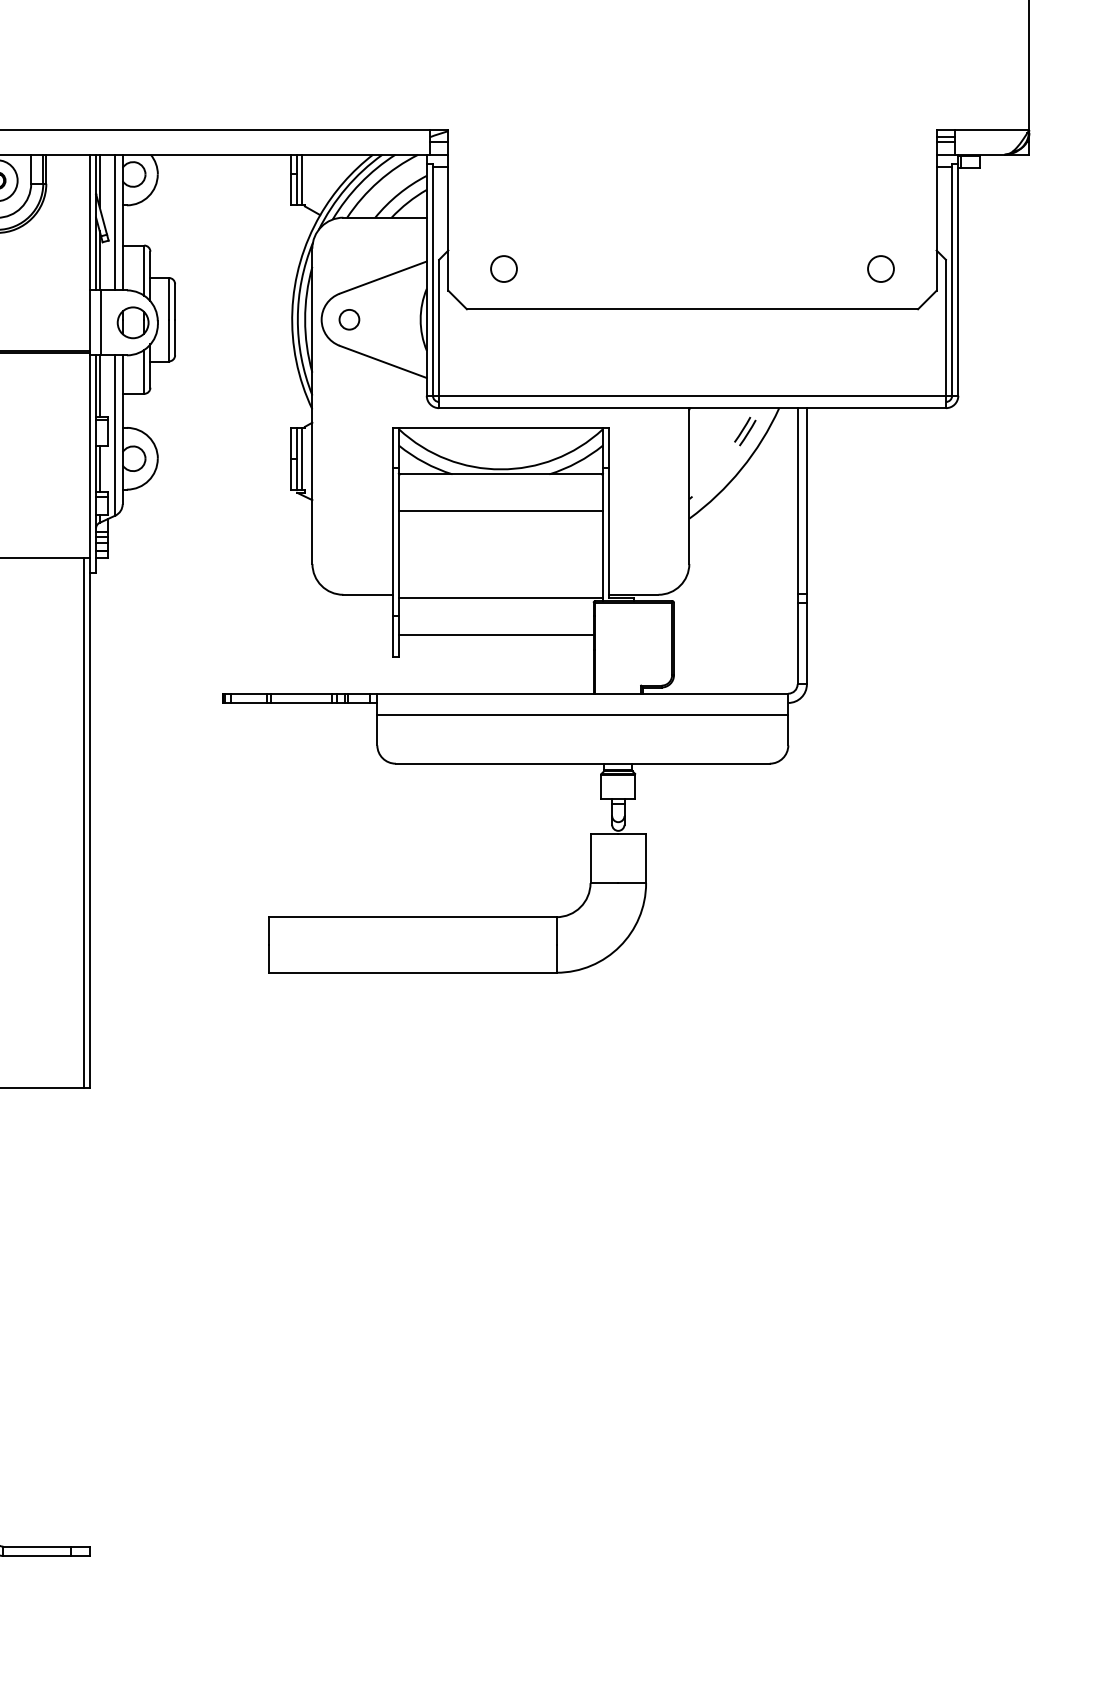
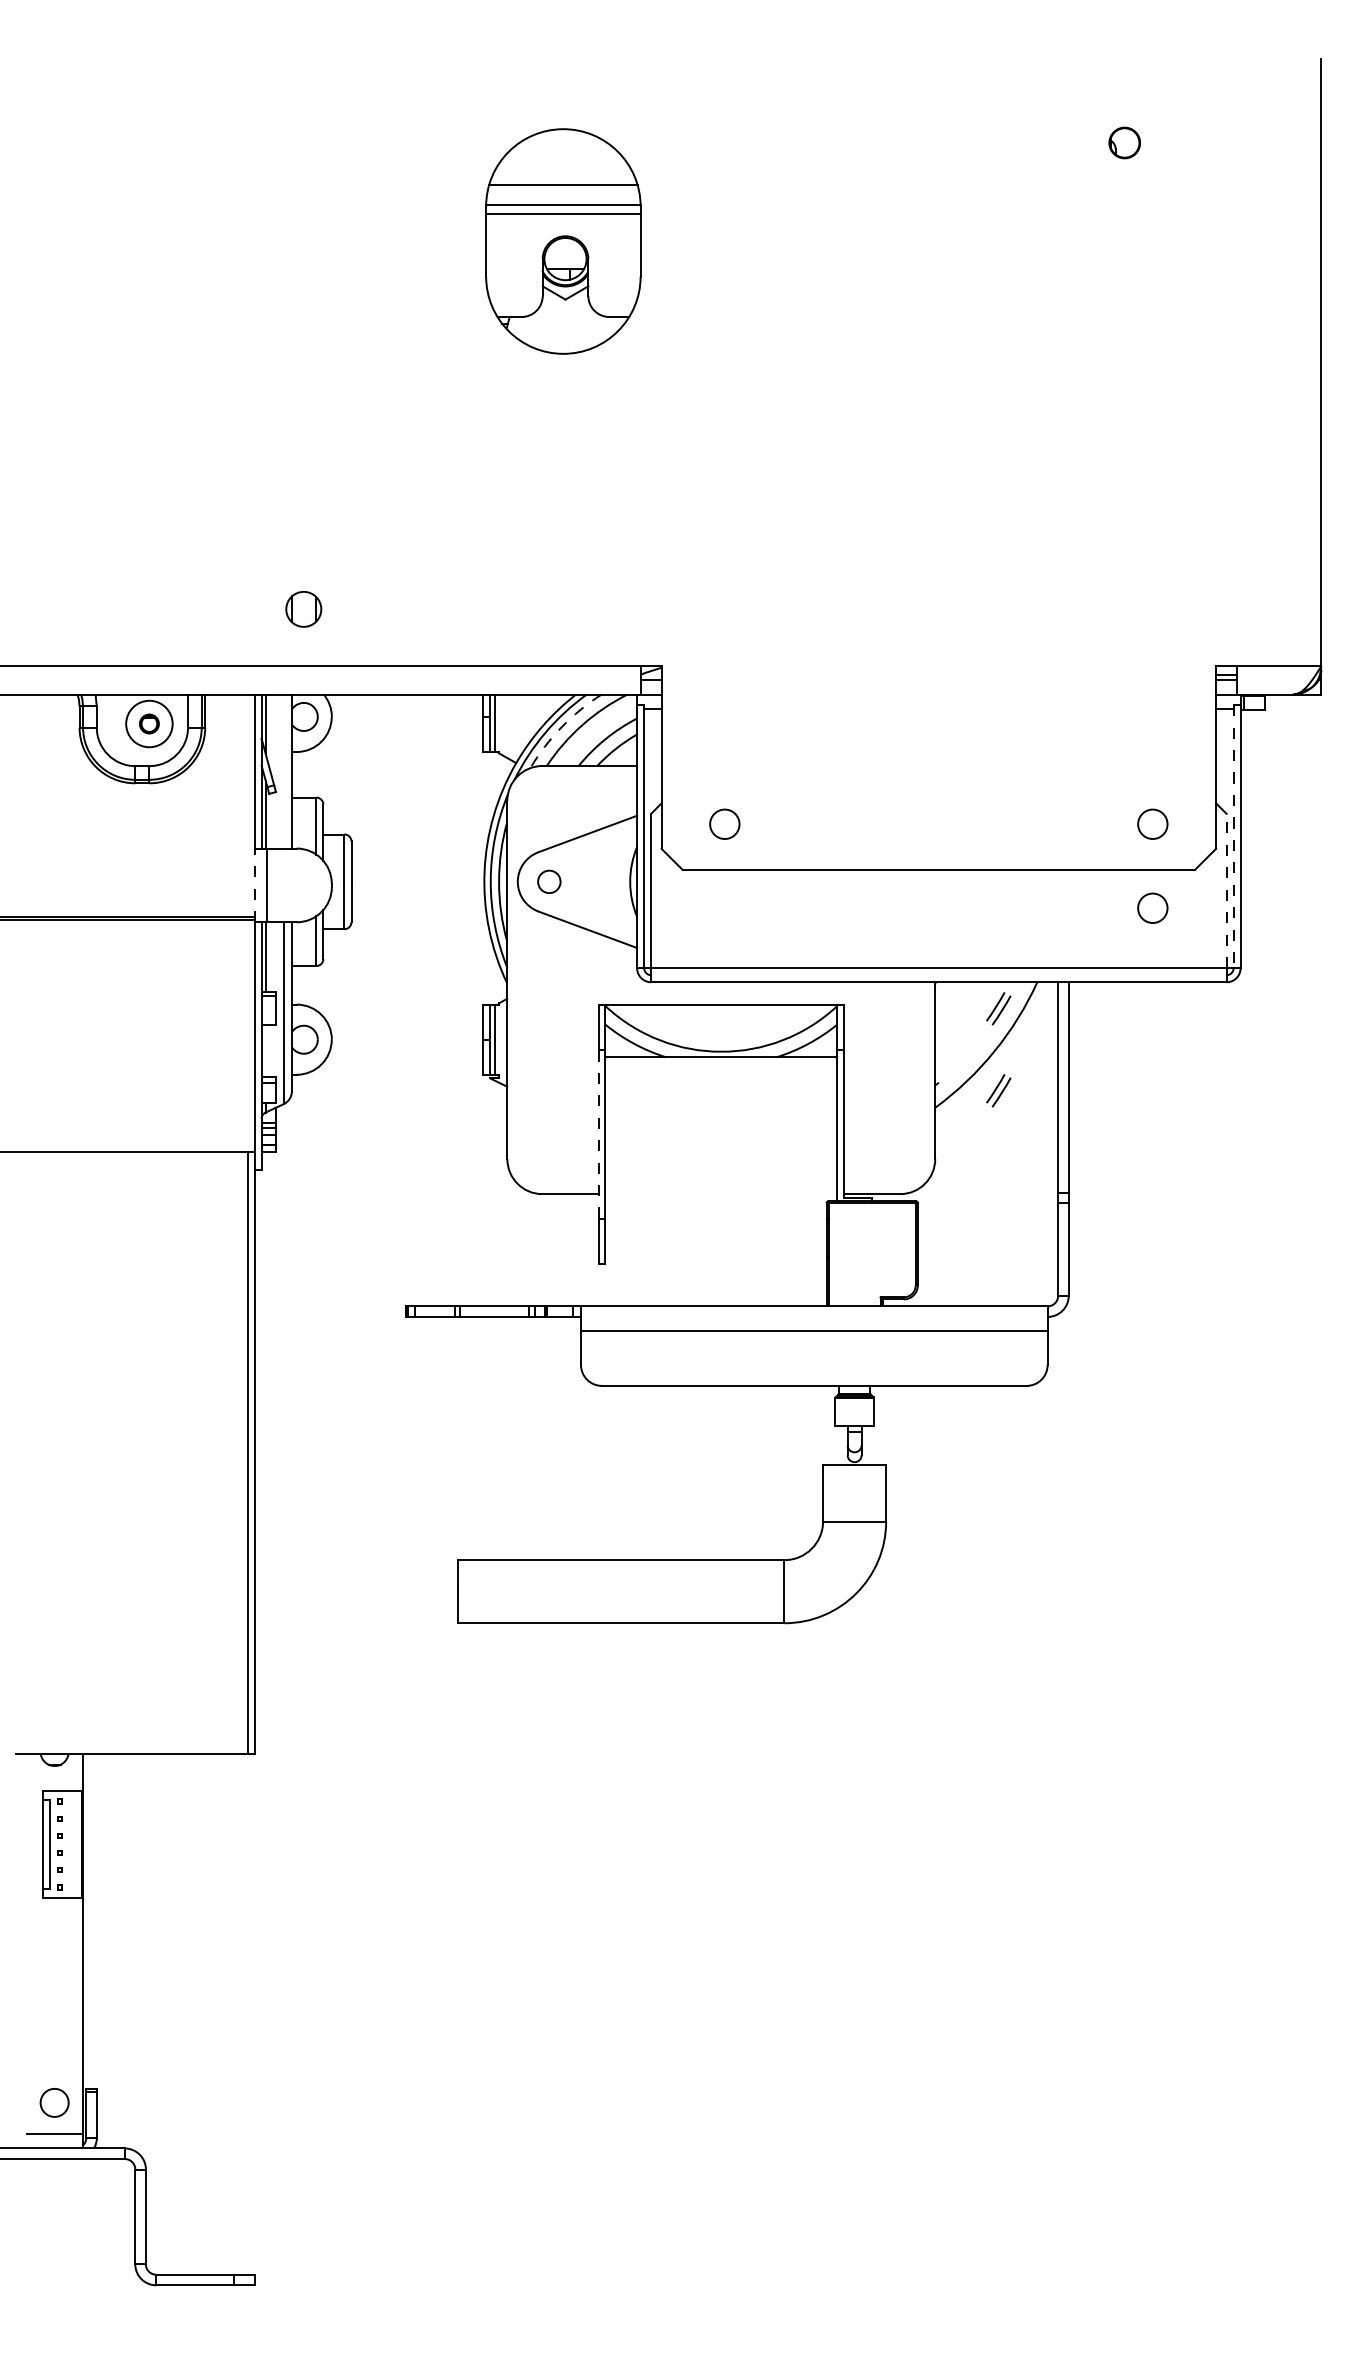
arc: (360, 183) -> (561, 727), solid -> dashed
line: (115, 222) -> (283, 771), removed
line: (952, 279) -> (1233, 836), solid -> dashed
line: (89, 322) -> (254, 885), solid -> dashed
part: (132, 322) -> (303, 609), moved
line: (945, 327) -> (1226, 890), solid -> dashed
circle: (880, 342) -> (1152, 907), added
line: (99, 469) -> (265, 1051), removed
part: (745, 503) -> (998, 1090), added
line: (501, 511) -> (721, 1099), removed
line: (392, 543) -> (598, 1135), solid -> dashed
line: (501, 597) -> (721, 1197), removed
line: (495, 634) -> (715, 1239), removed

